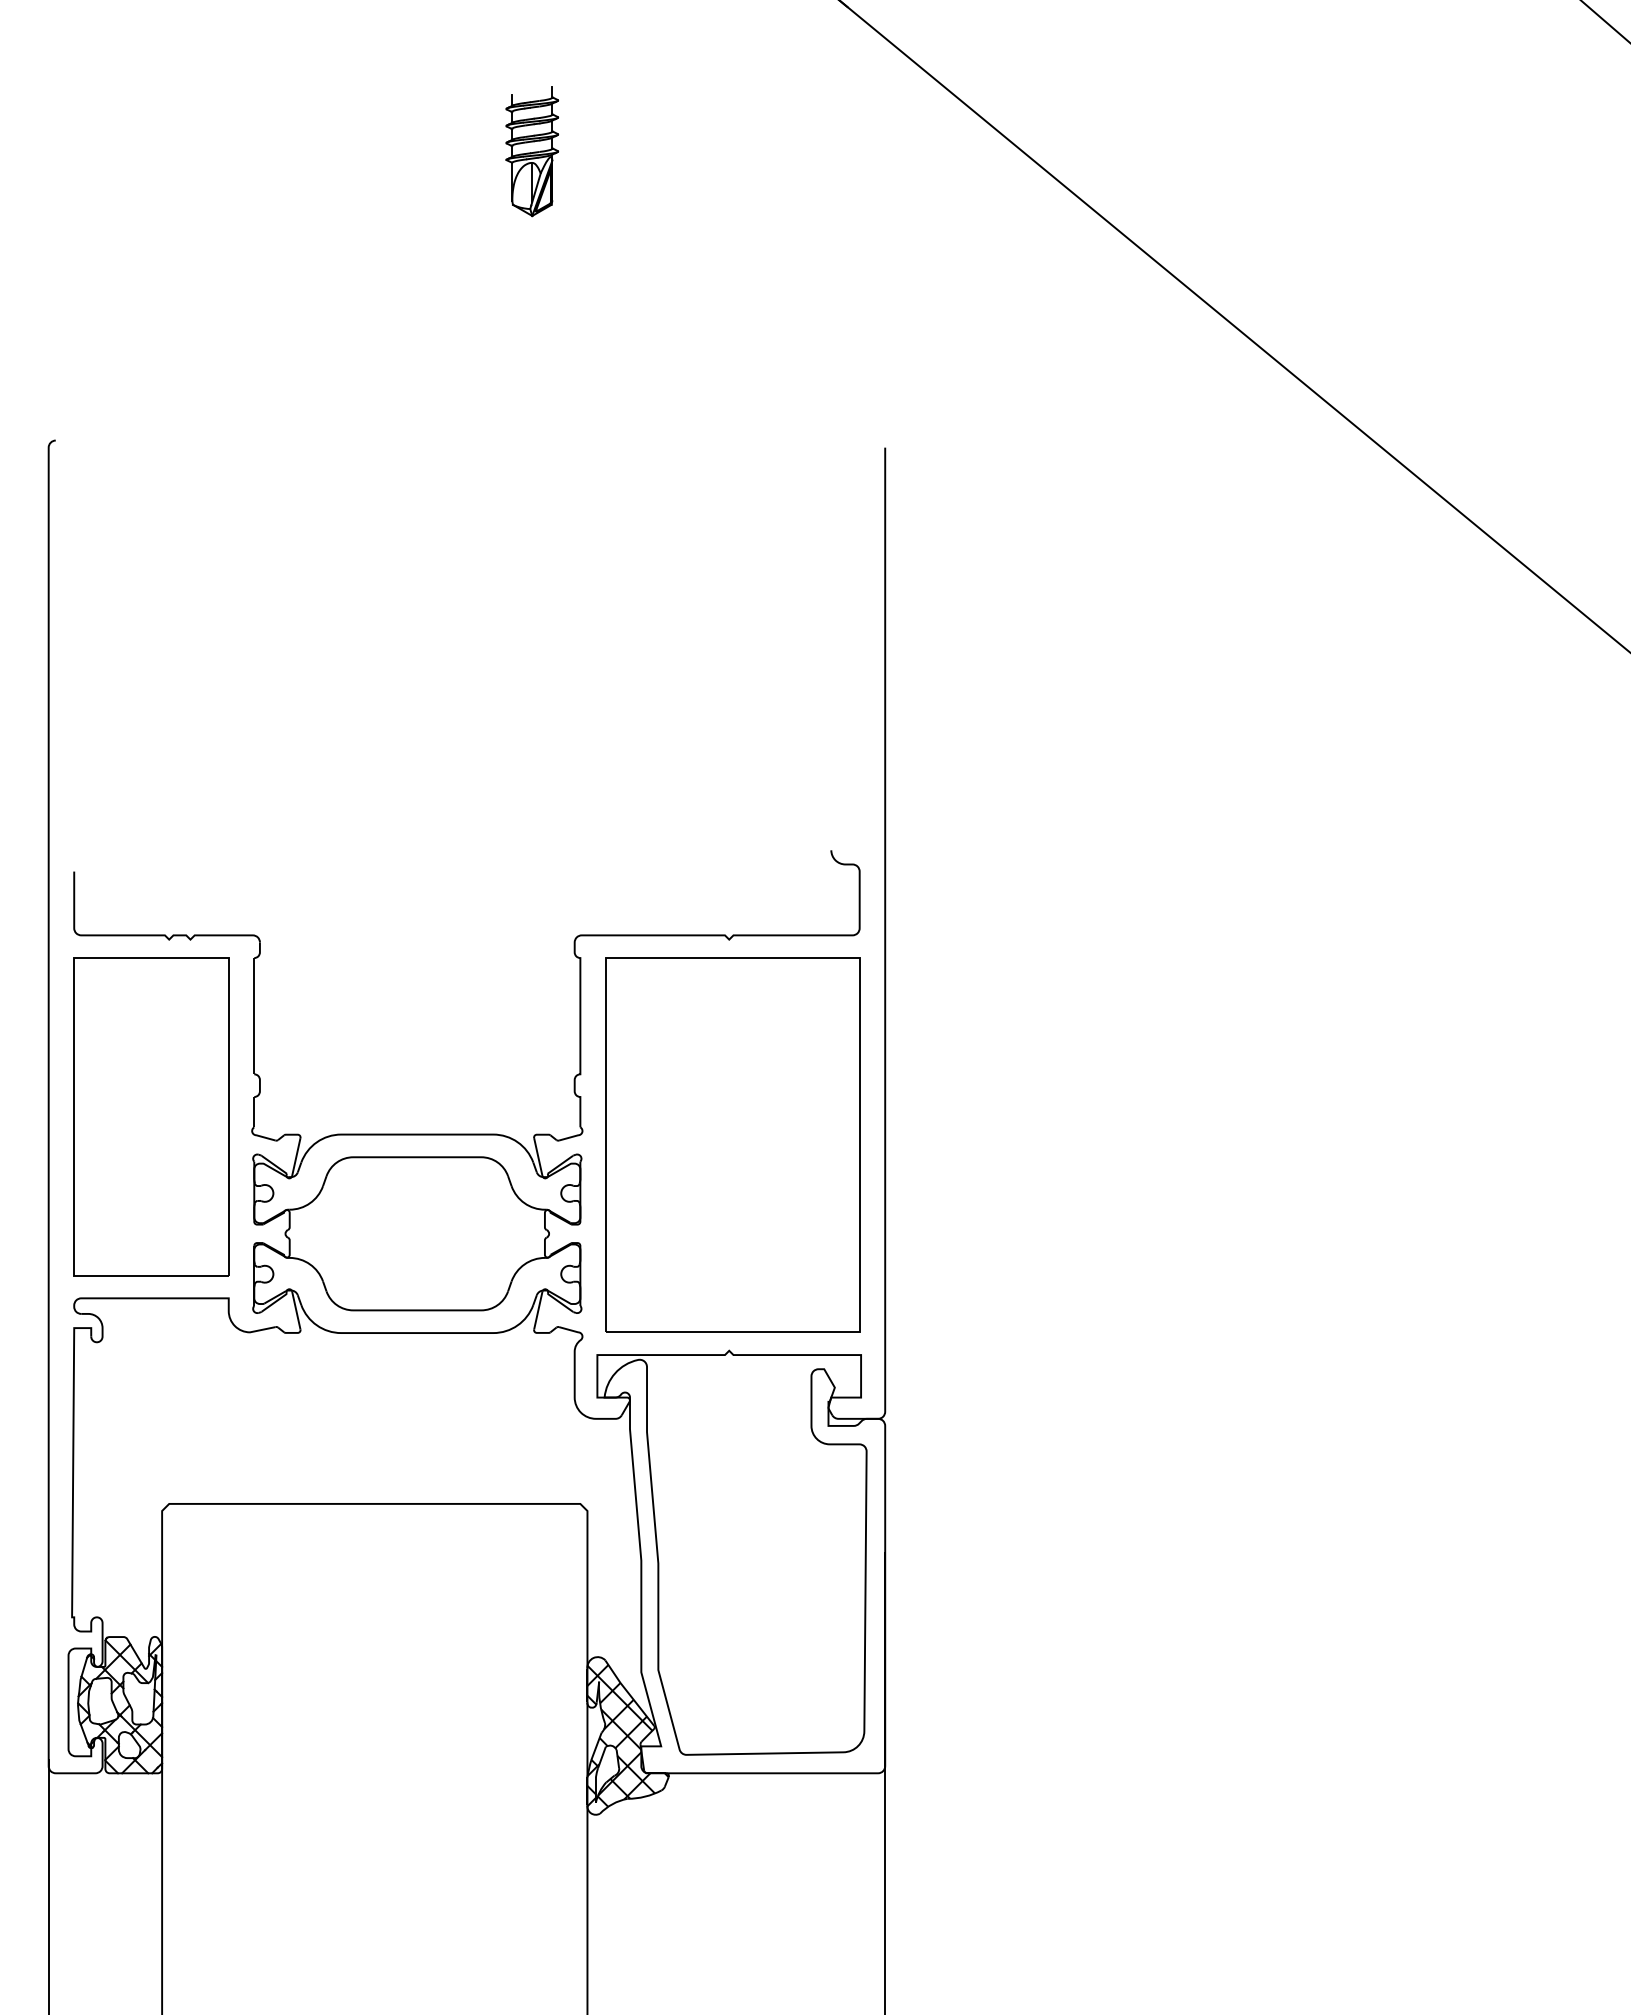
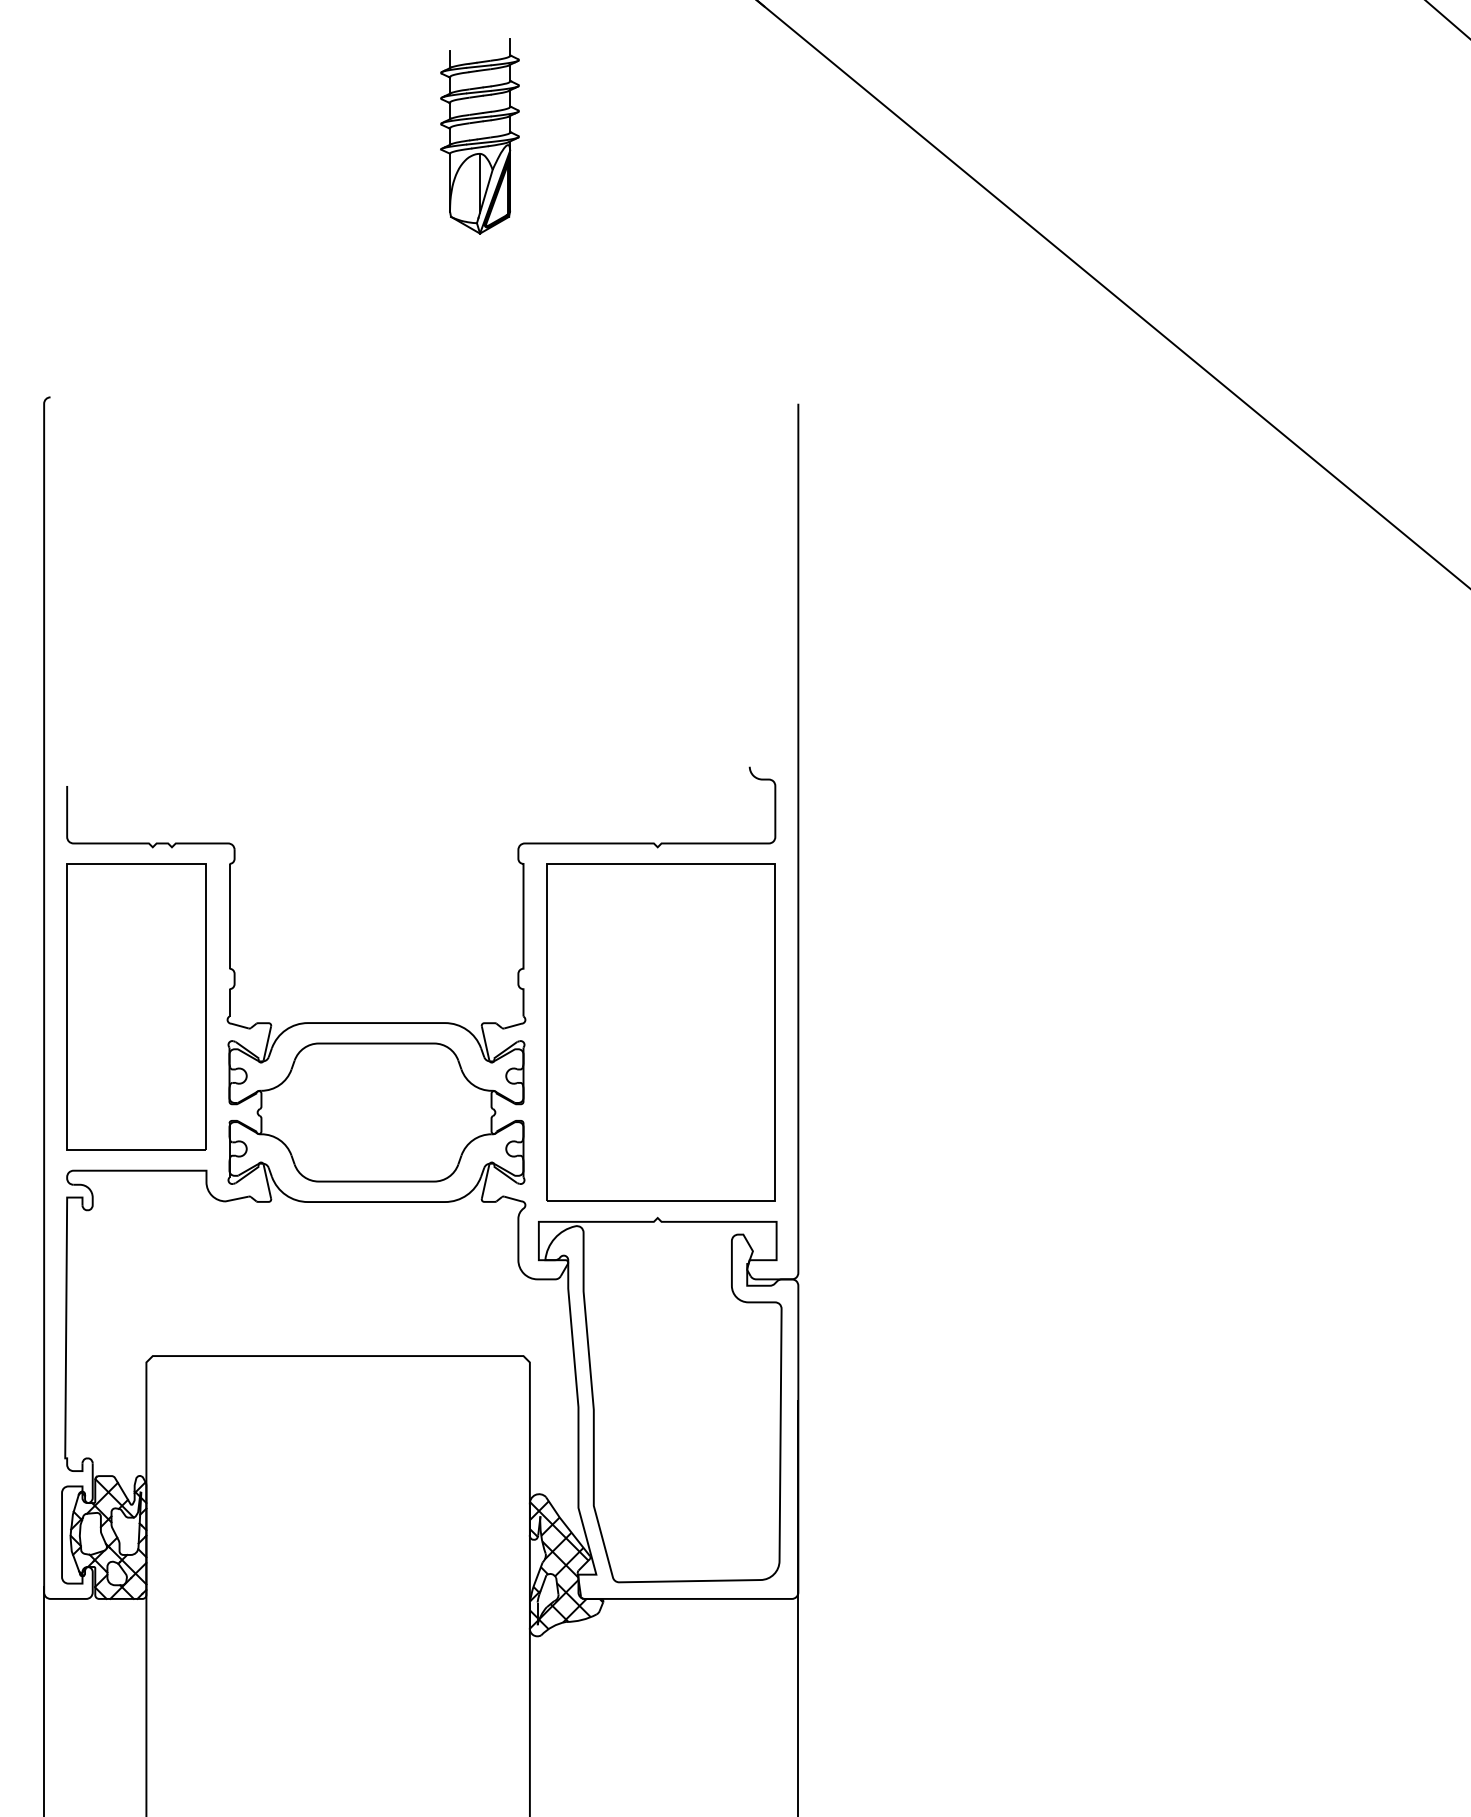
part: (532, 151) -> (480, 136), size x1.67

